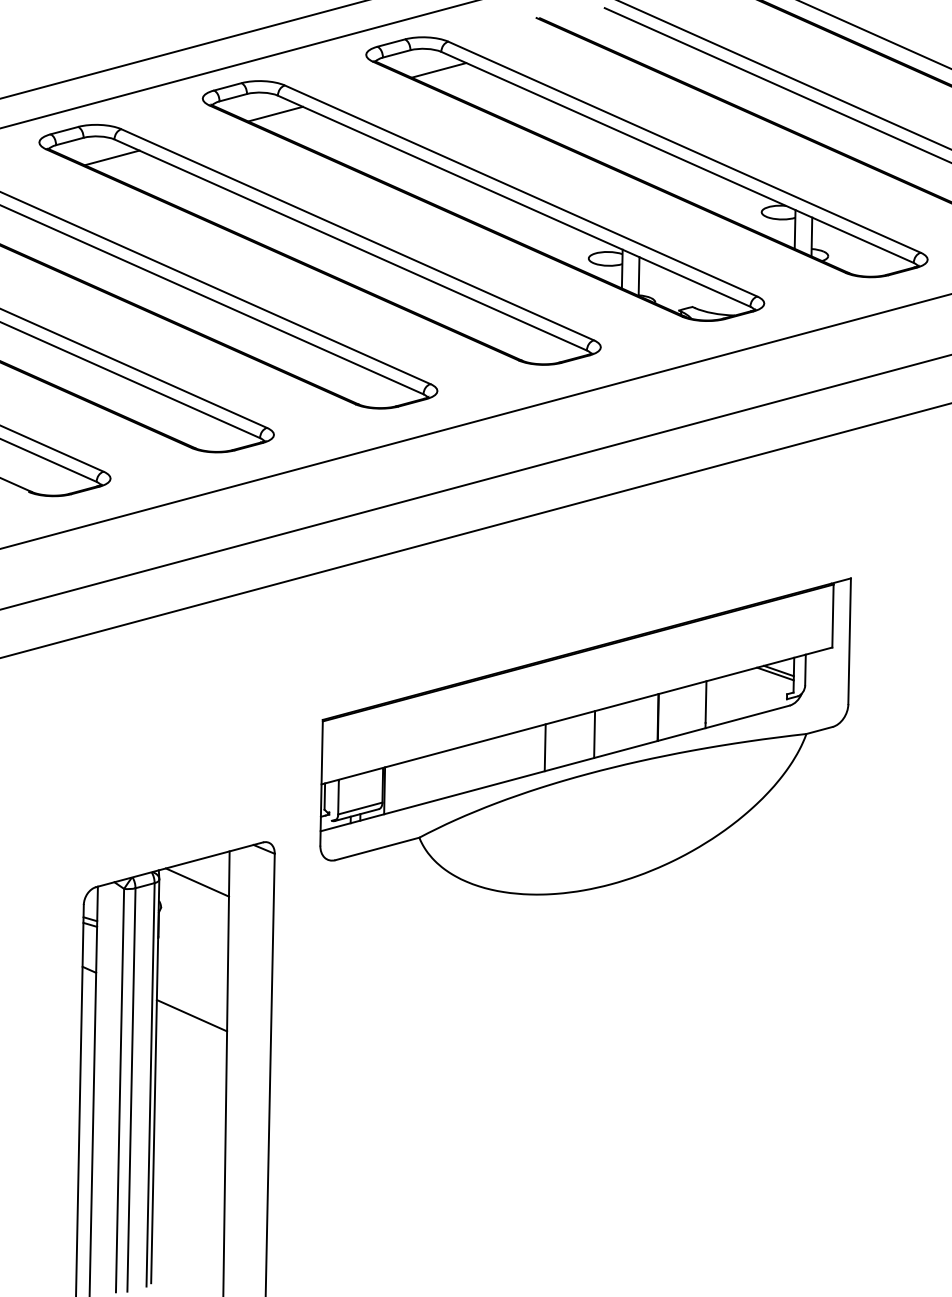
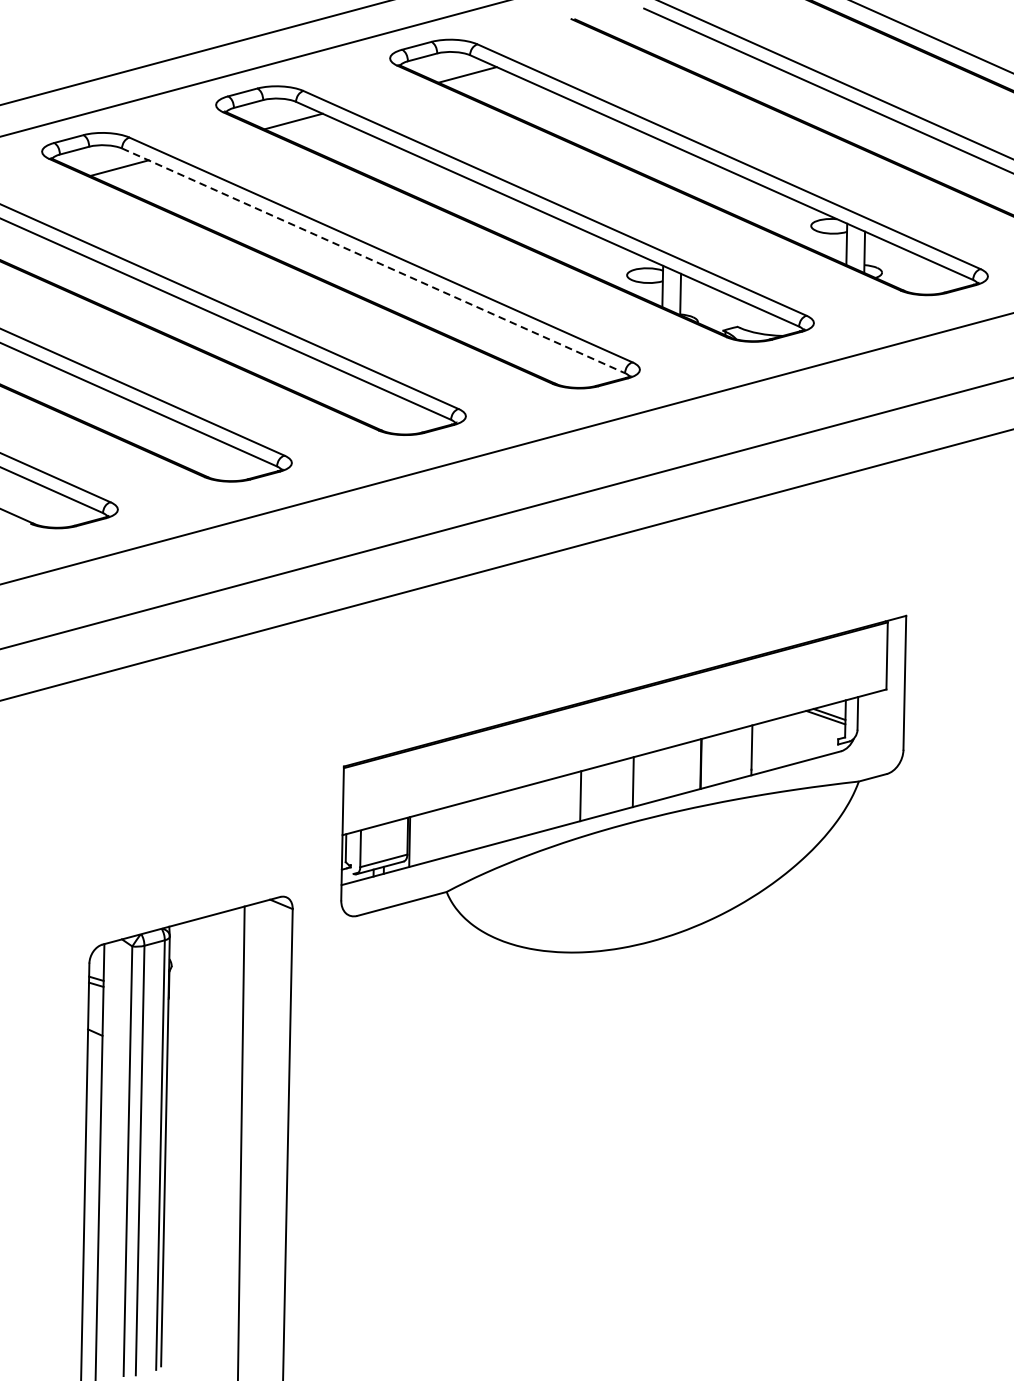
line: (350, 245) -> (373, 261), solid -> dashed
line: (197, 882) -> (210, 939), removed
line: (191, 1015) -> (204, 1081), removed

